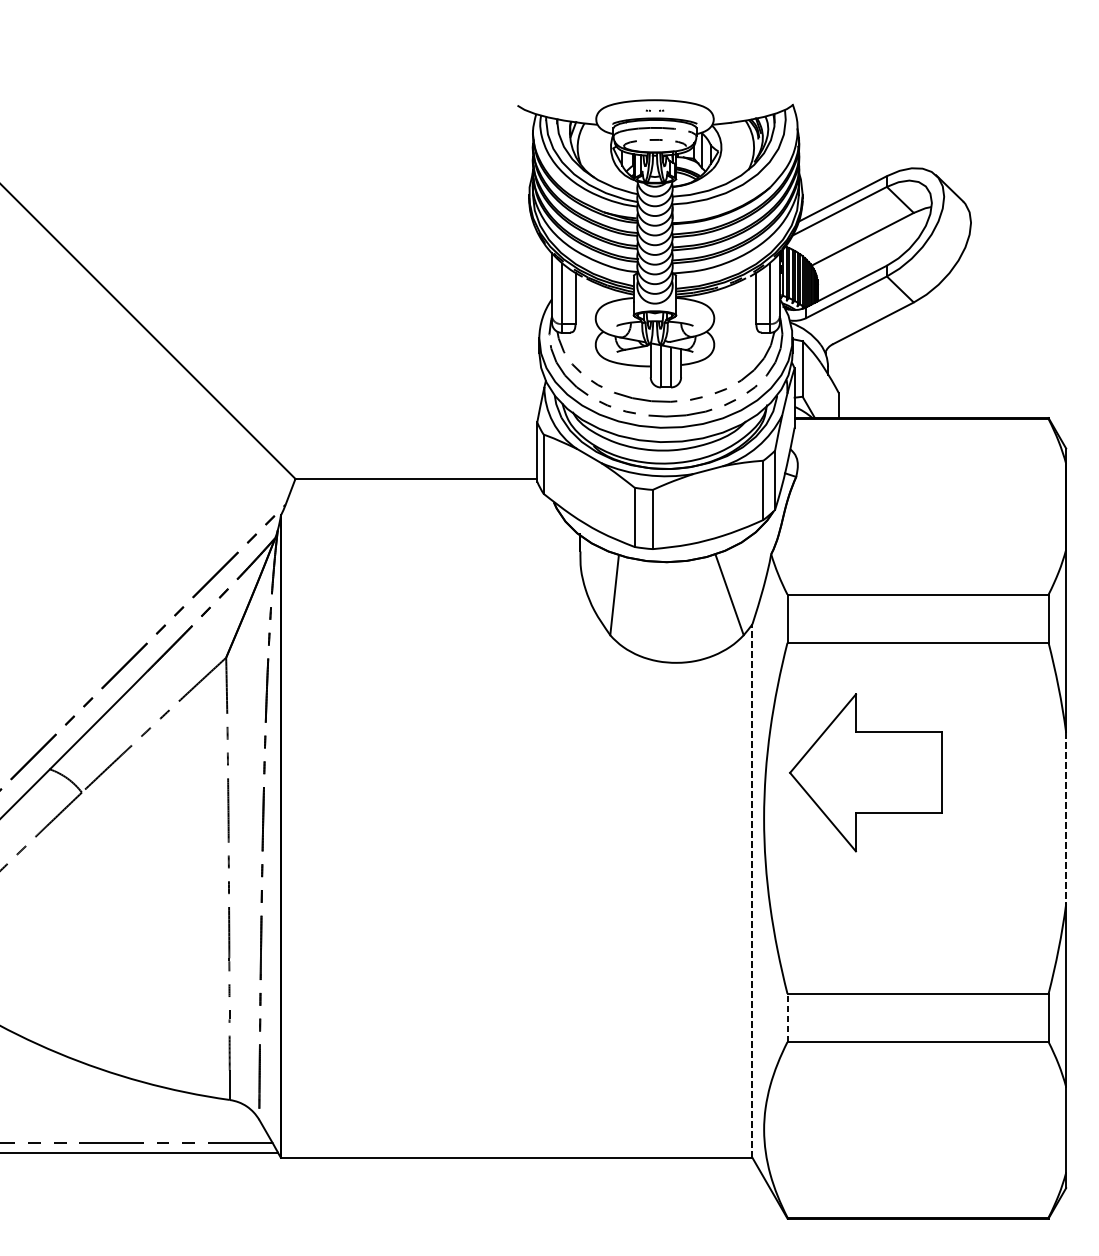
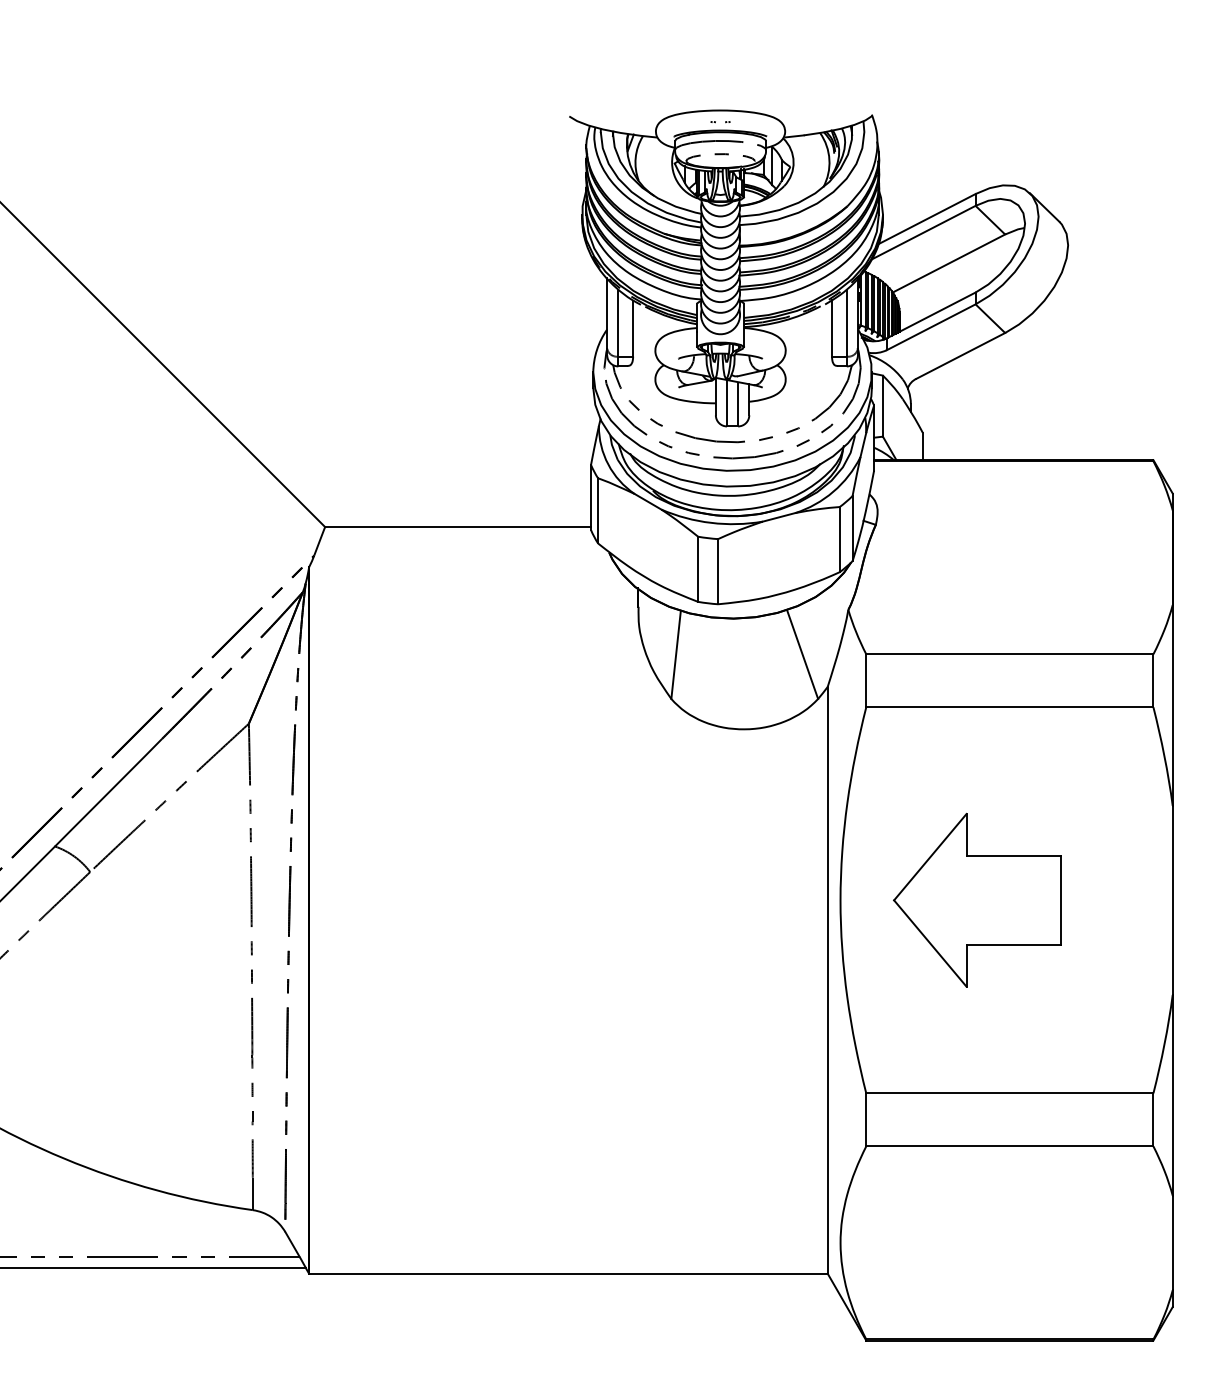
part: (865, 772) -> (977, 899), moved
line: (1065, 818) -> (1172, 900), dashed -> solid
line: (752, 890) -> (827, 979), dashed -> solid
line: (787, 1017) -> (866, 1119), dashed -> solid

